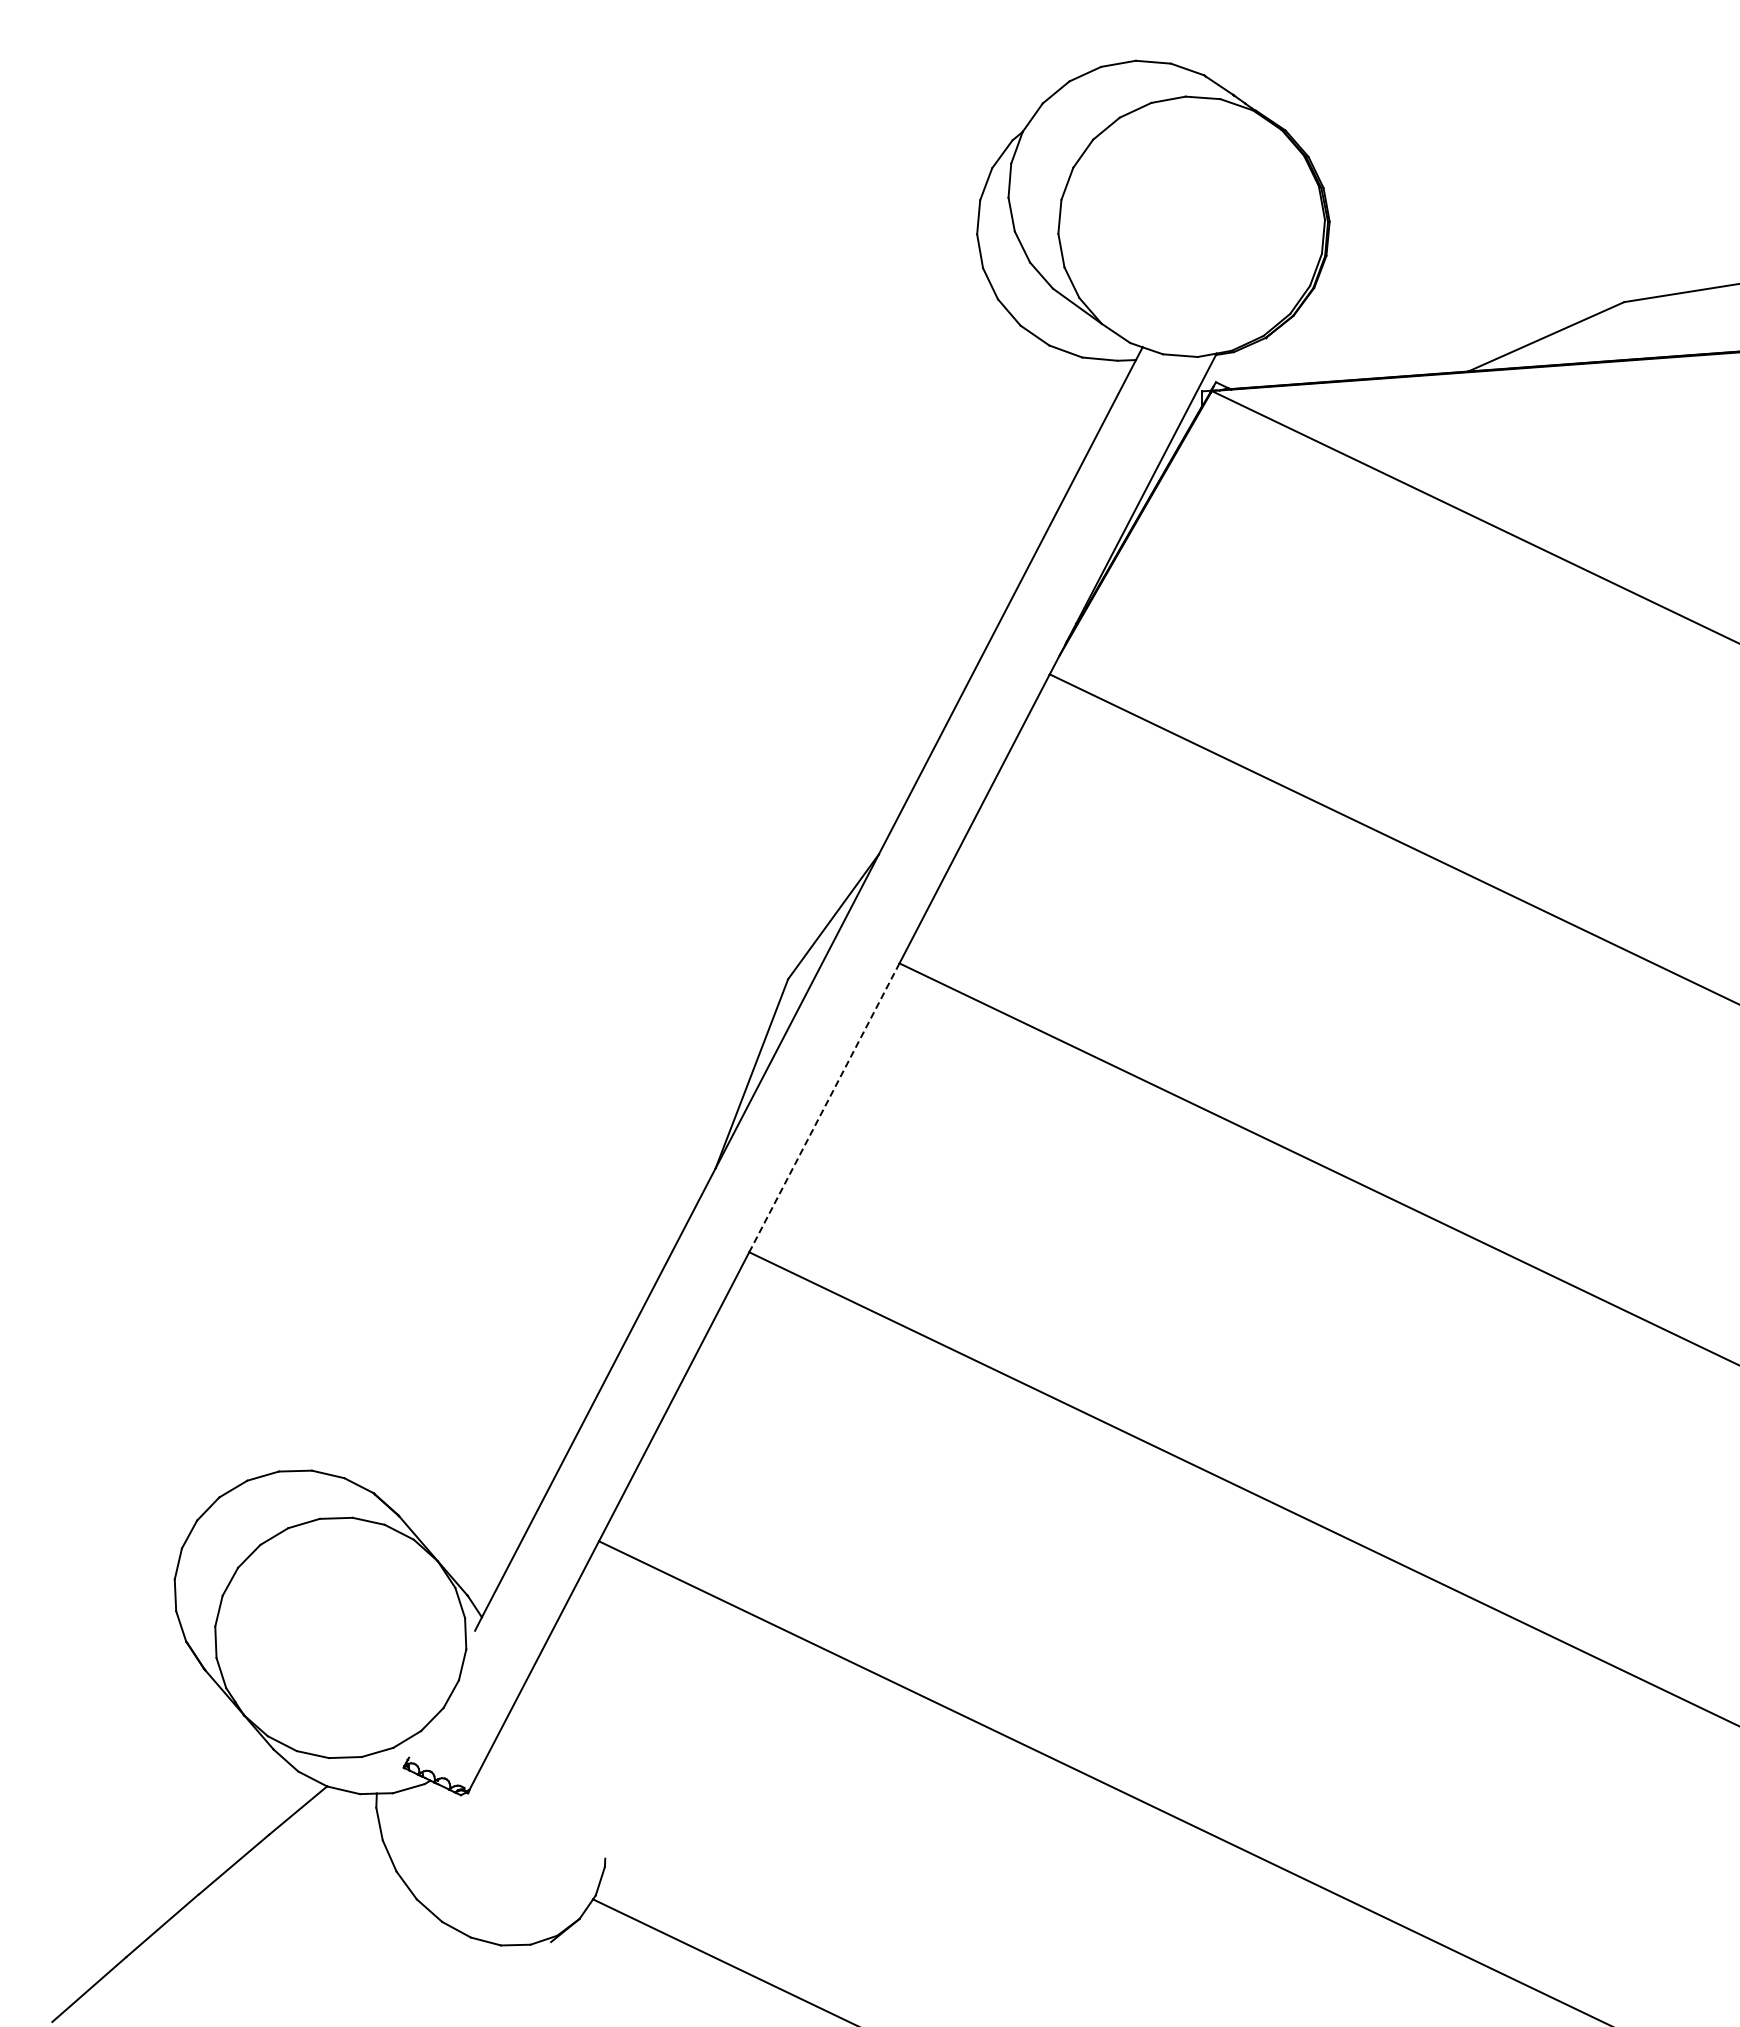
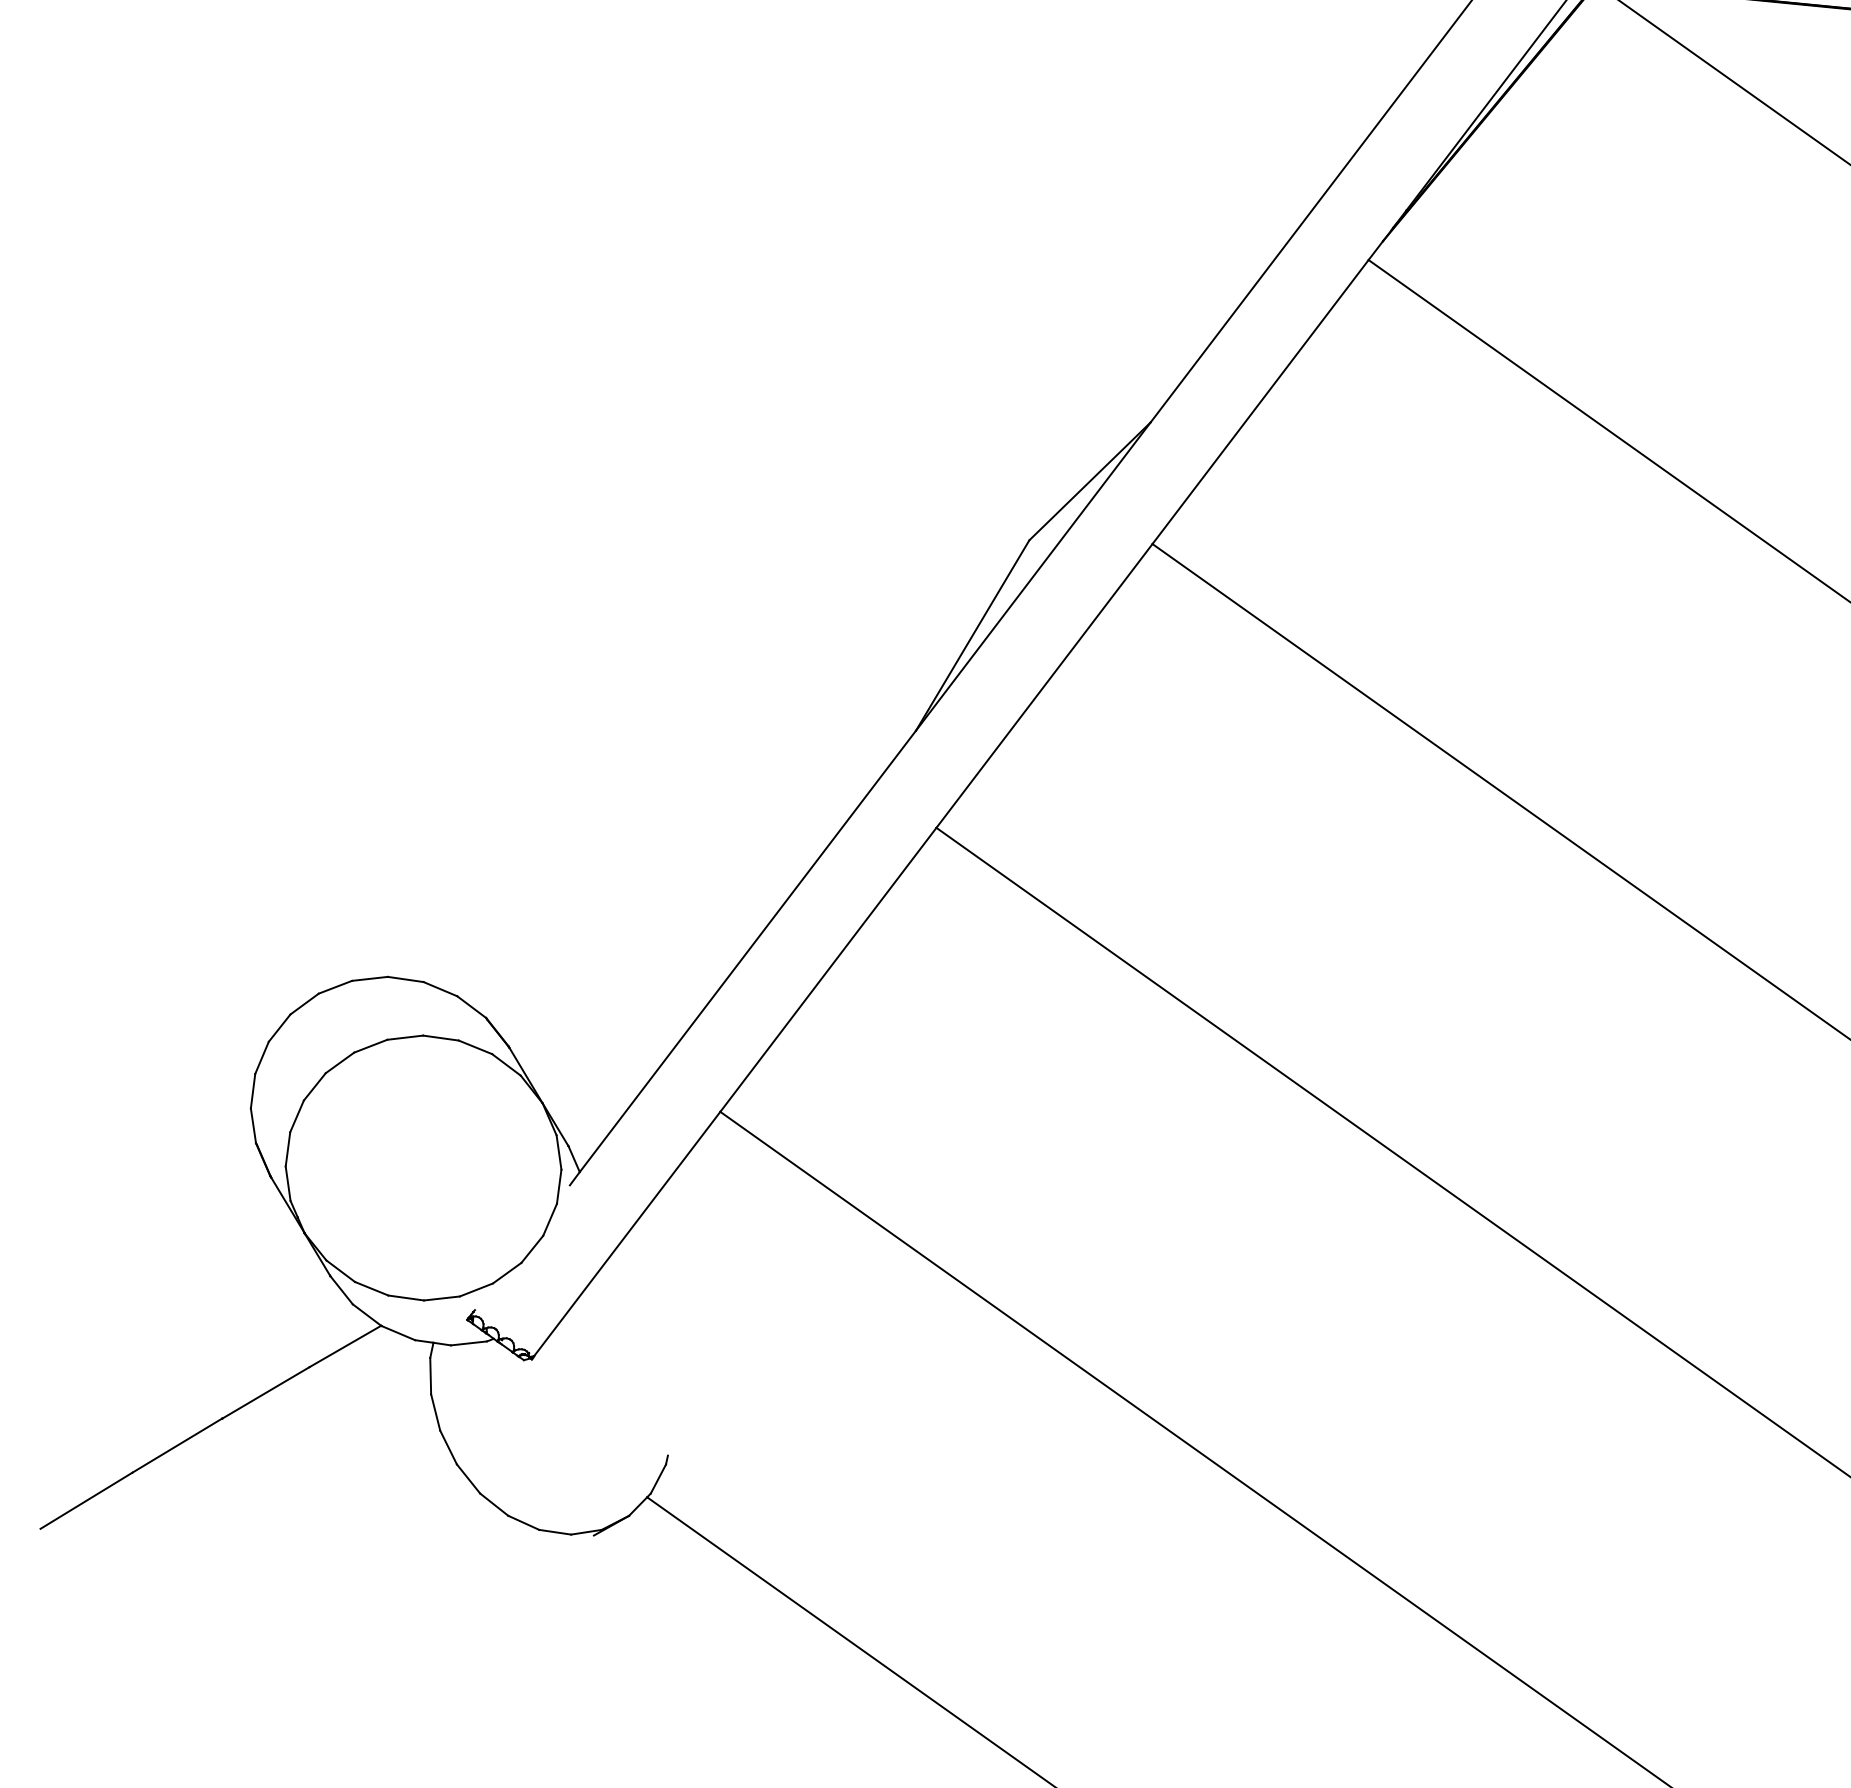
line: (824, 1107) -> (1044, 685), dashed -> solid

